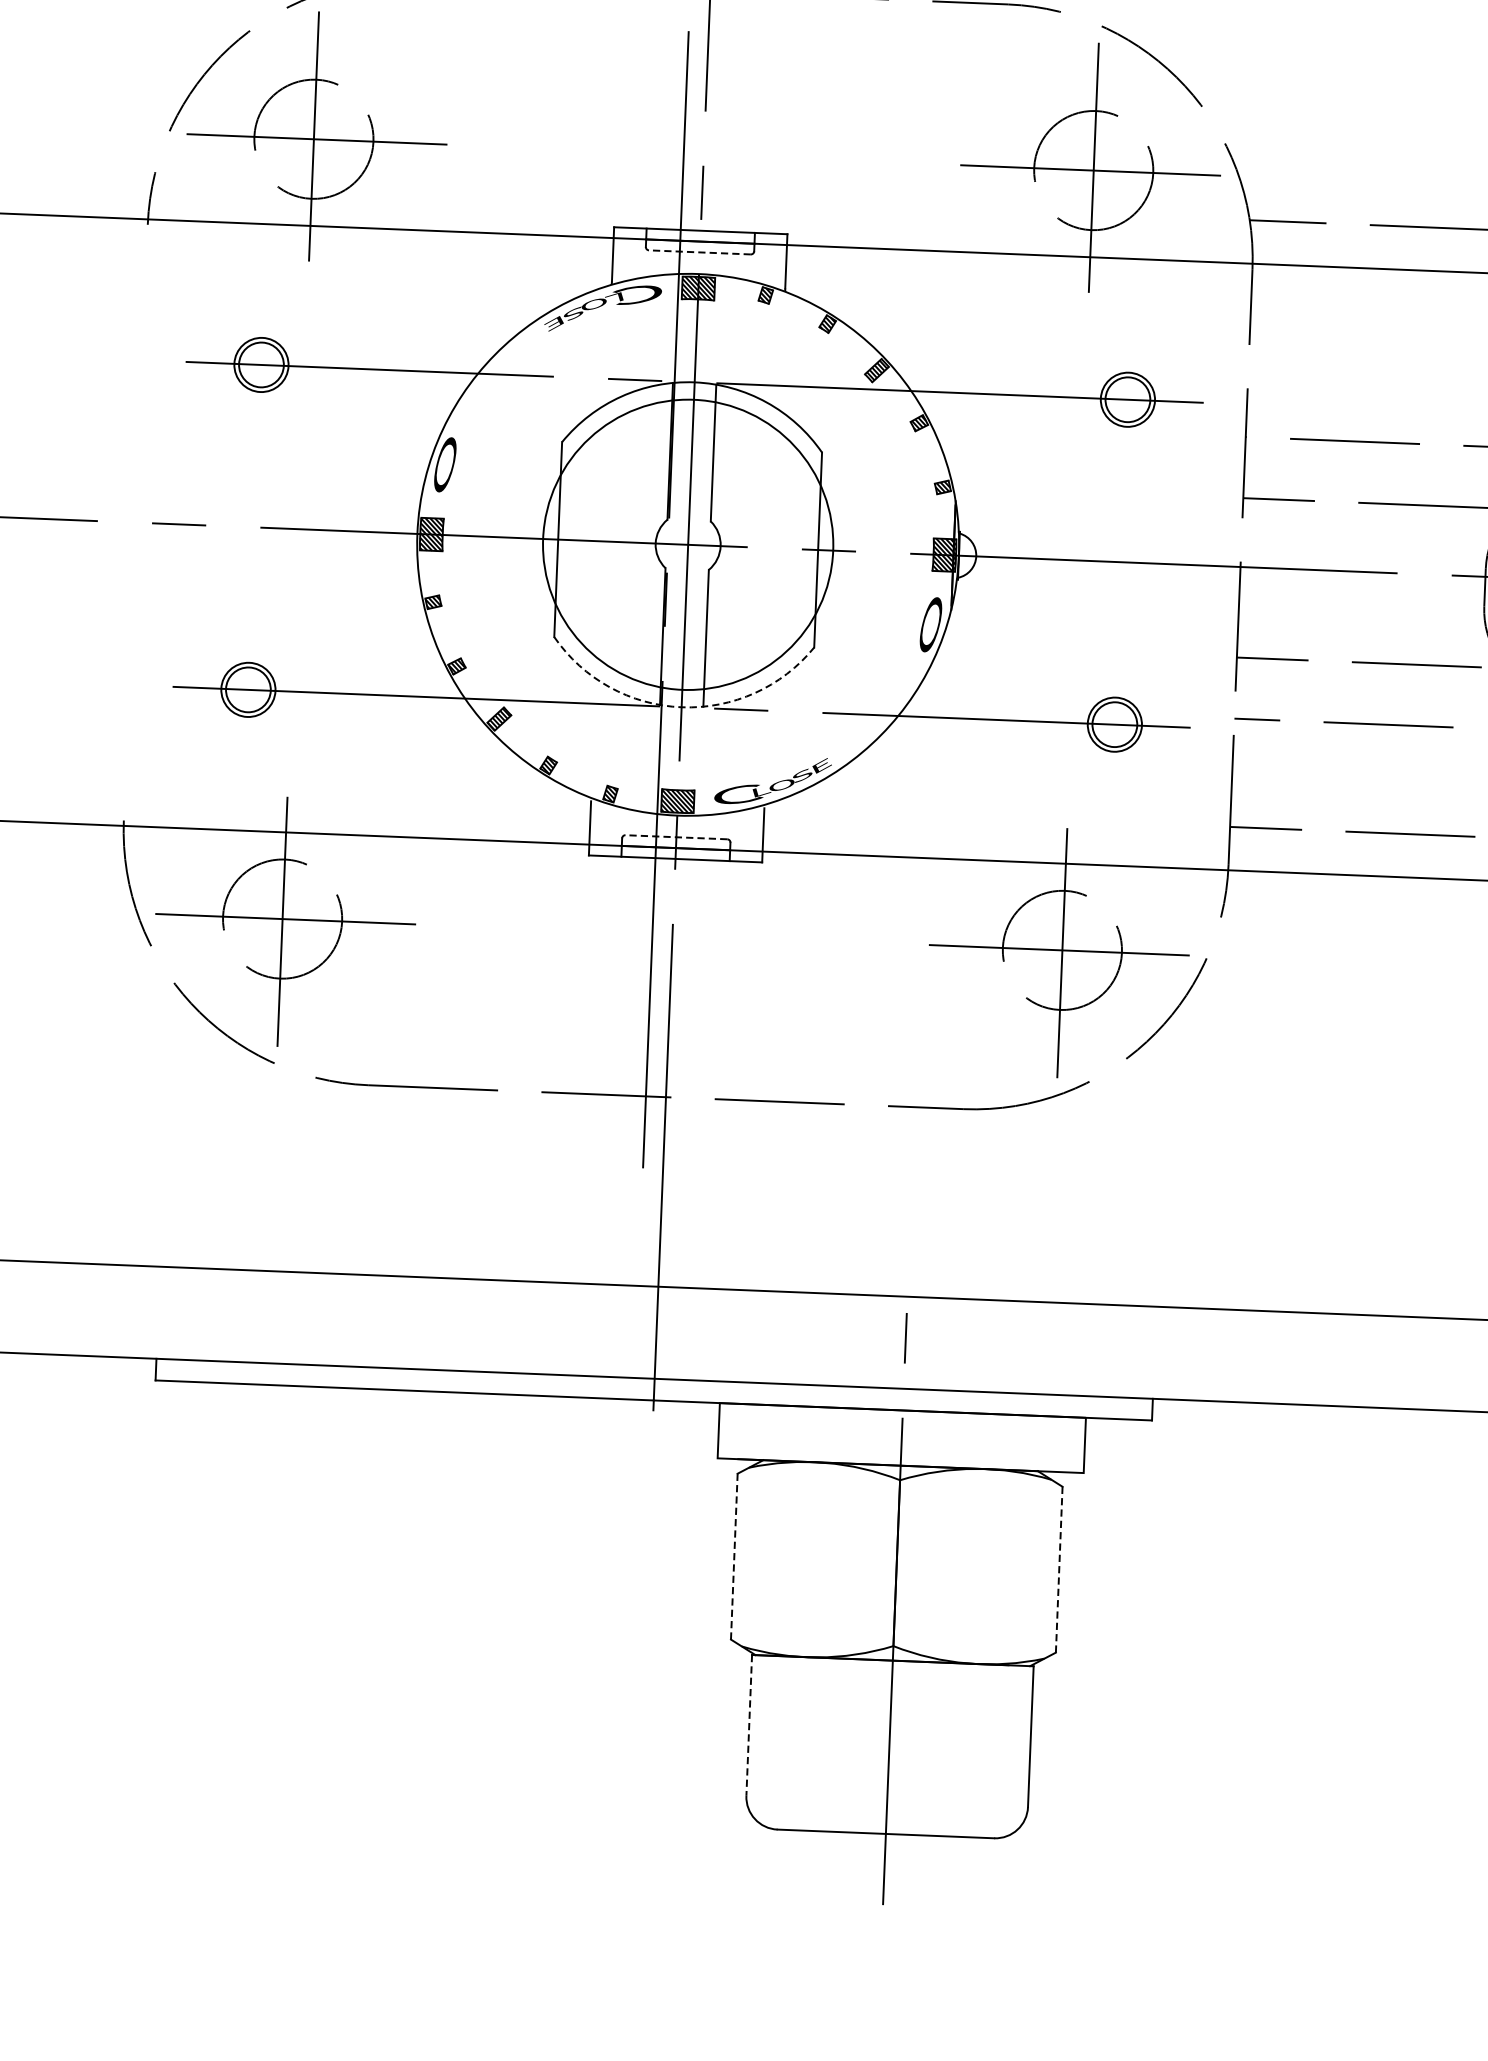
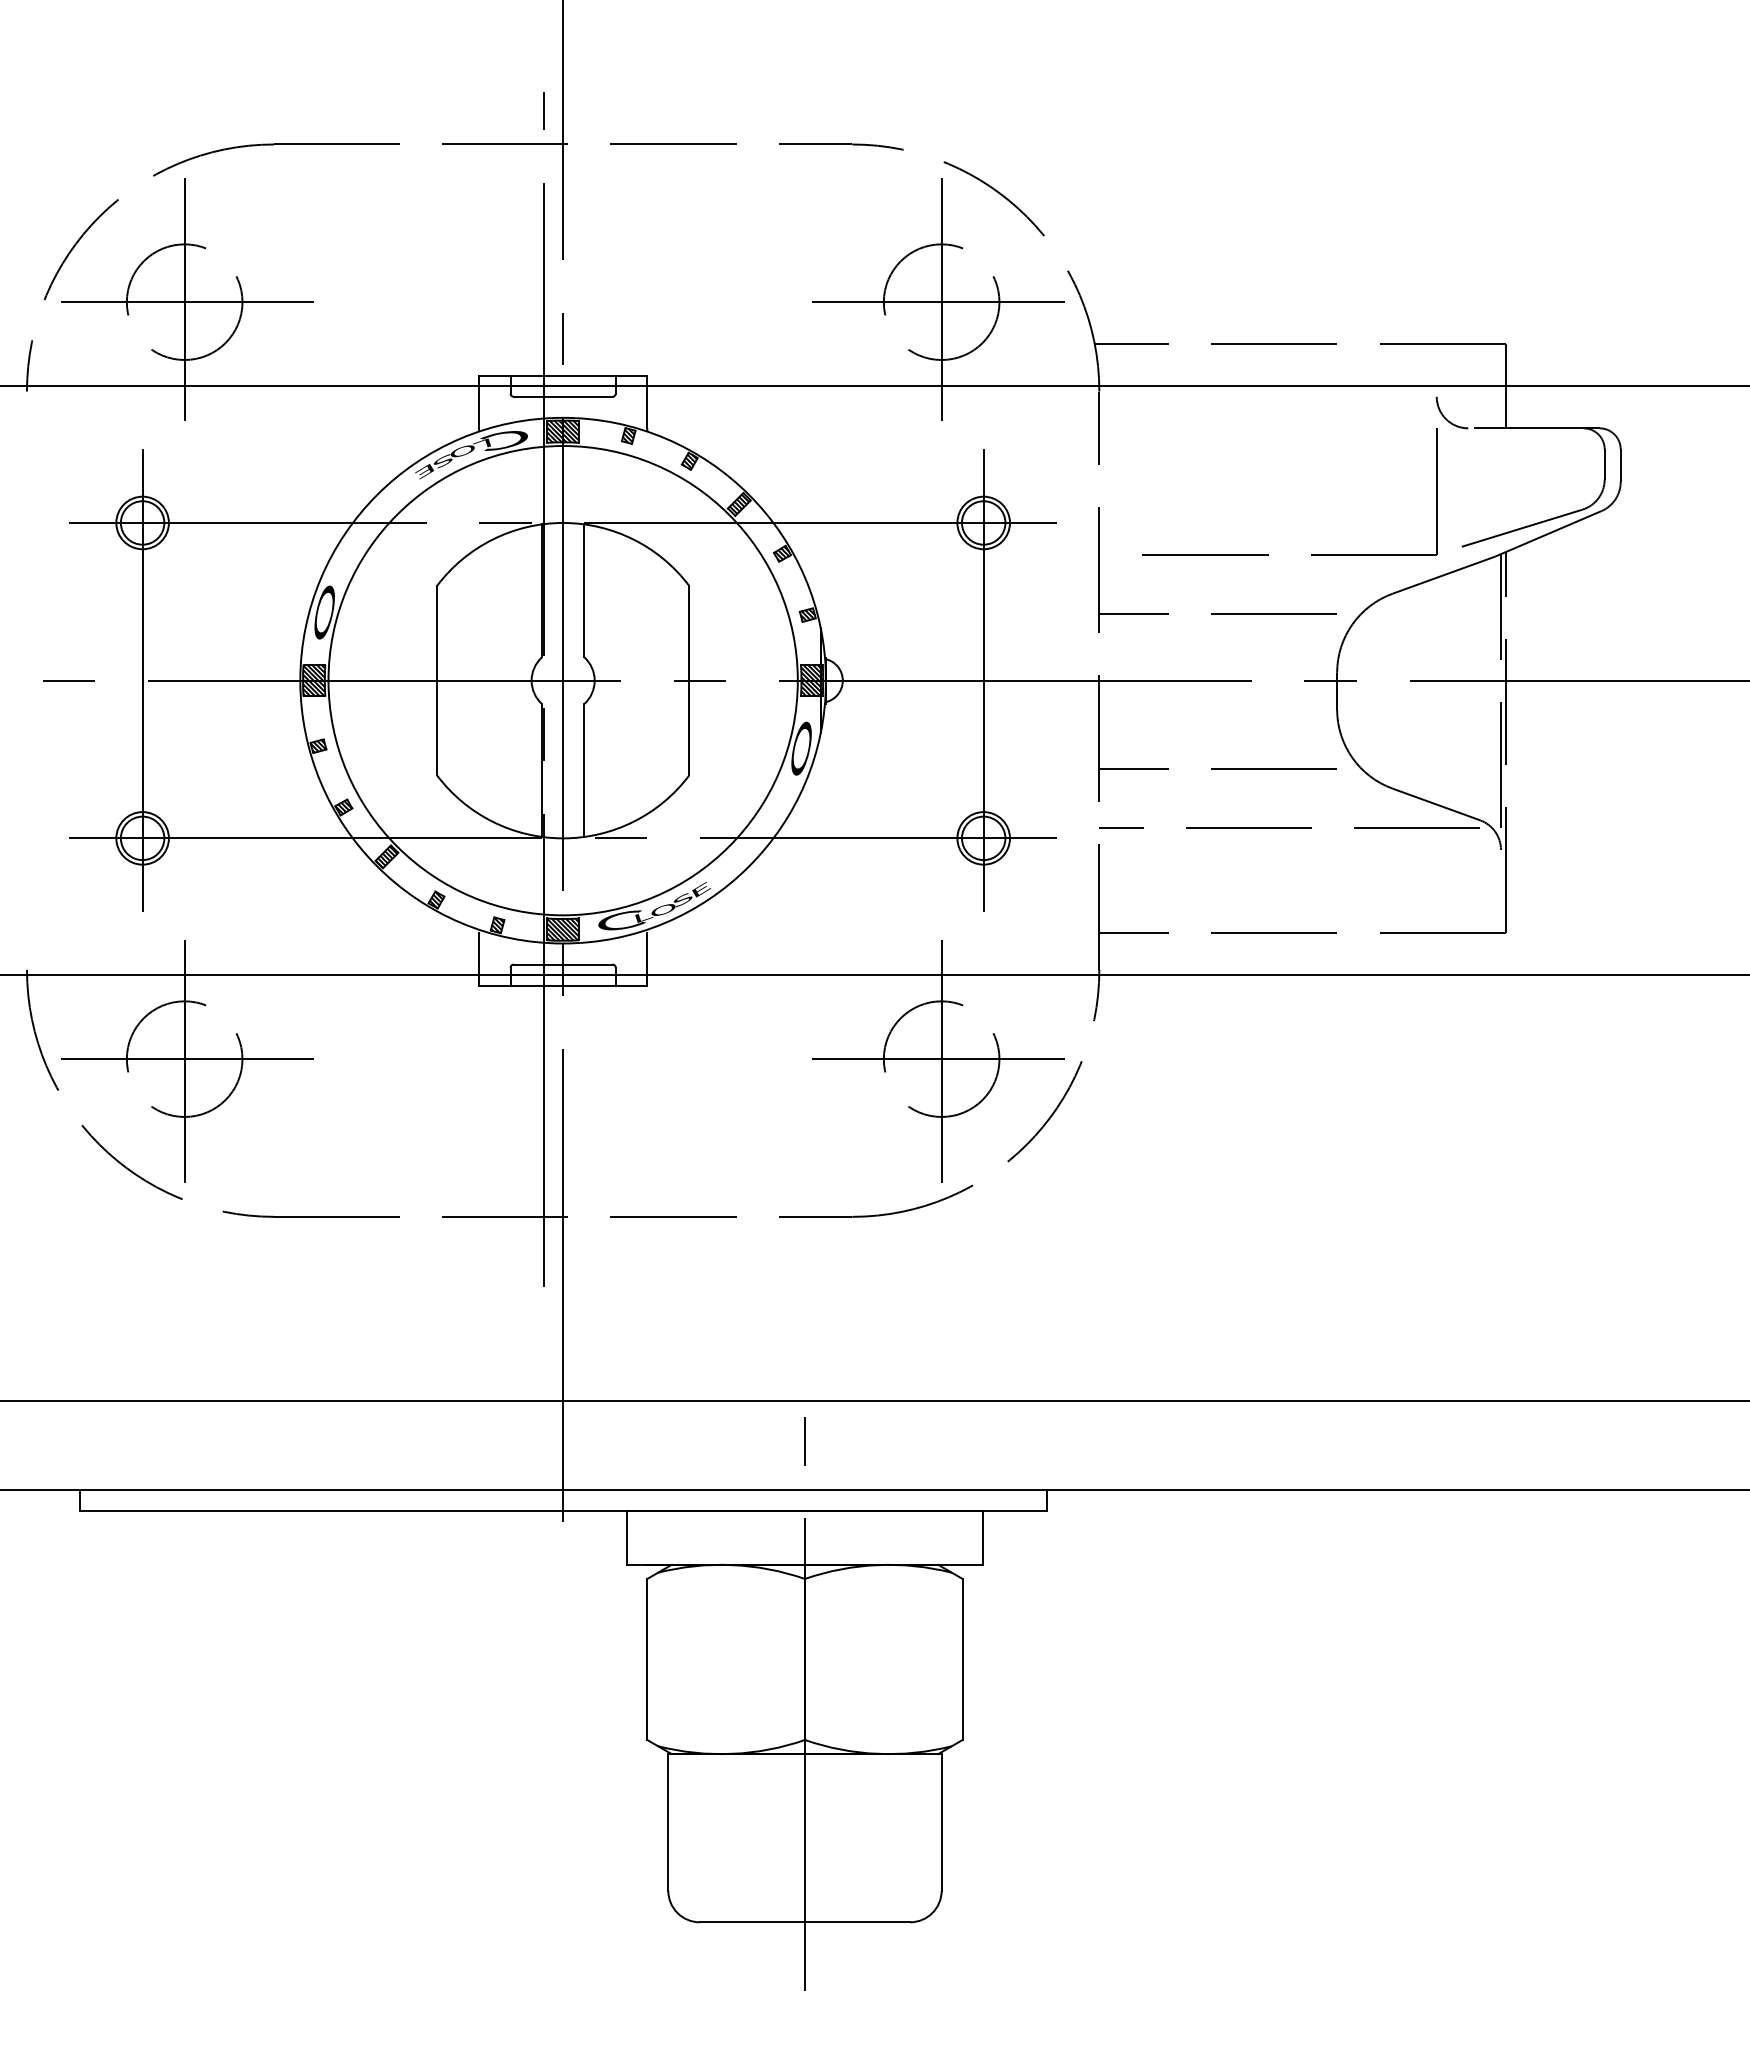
line: (699, 252) -> (562, 396), dashed -> solid
line: (254, 527) -> (142, 680), added
circle: (687, 544) -> (562, 680), size x1.67
line: (1121, 562) -> (983, 680), added
arc: (681, 707) -> (563, 838), dashed -> solid
line: (675, 837) -> (562, 964), dashed -> solid
line: (734, 1556) -> (647, 1659), dashed -> solid
line: (1059, 1569) -> (962, 1659), dashed -> solid
line: (749, 1725) -> (668, 1822), dashed -> solid

